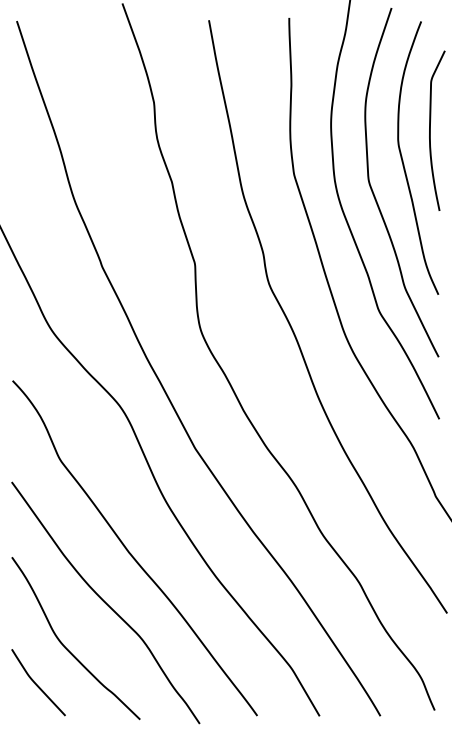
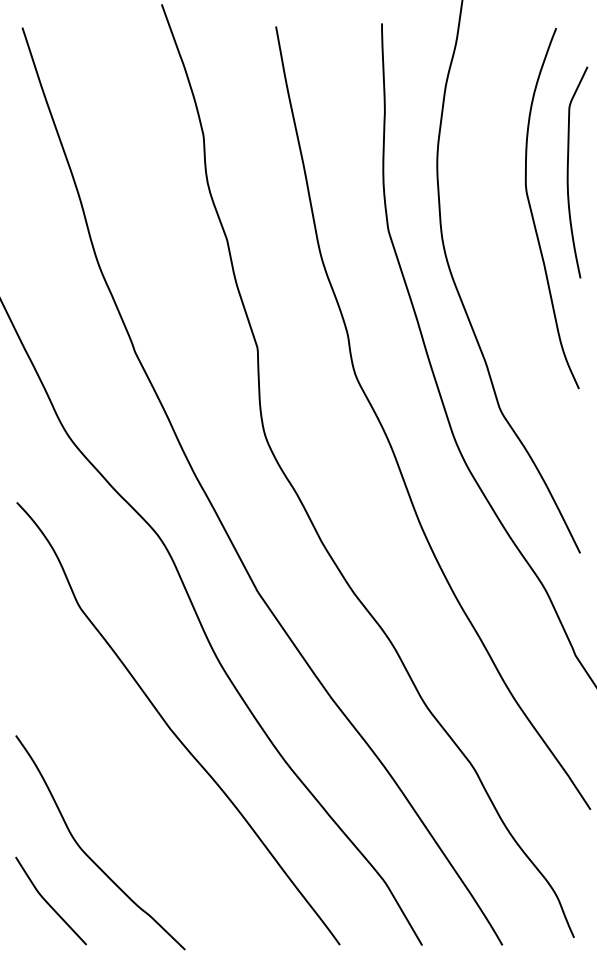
curve: (373, 192) -> (493, 253), removed
curve: (105, 602) -> (139, 795), removed

